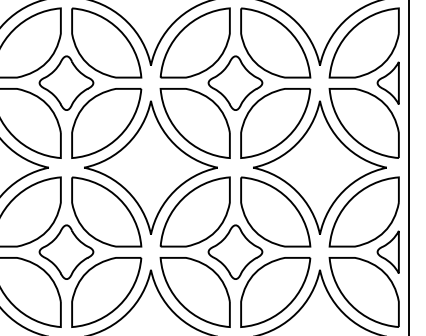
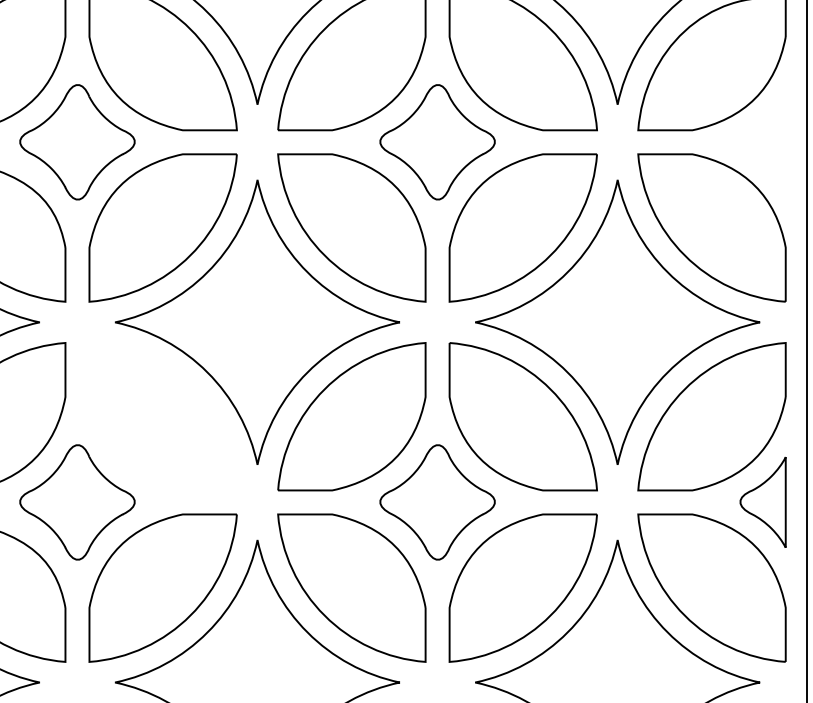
part: (387, 82) -> (761, 140), removed
part: (106, 211) -> (162, 415), removed

